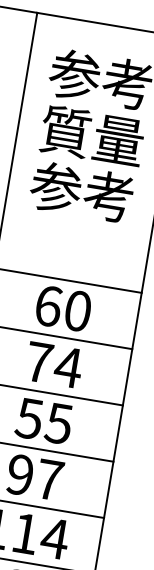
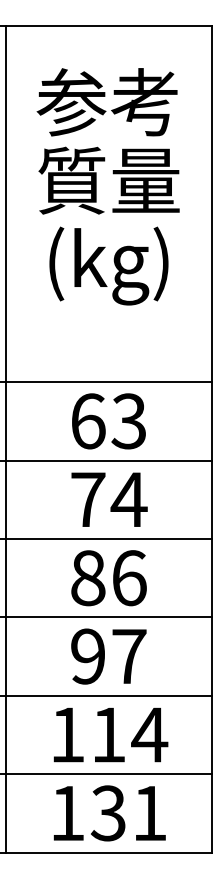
text: (80, 195) -> (106, 264), 参考 -> (kg)
text: (77, 311) -> (128, 421), 60 -> 63
text: (44, 421) -> (108, 578), 55 -> 86

